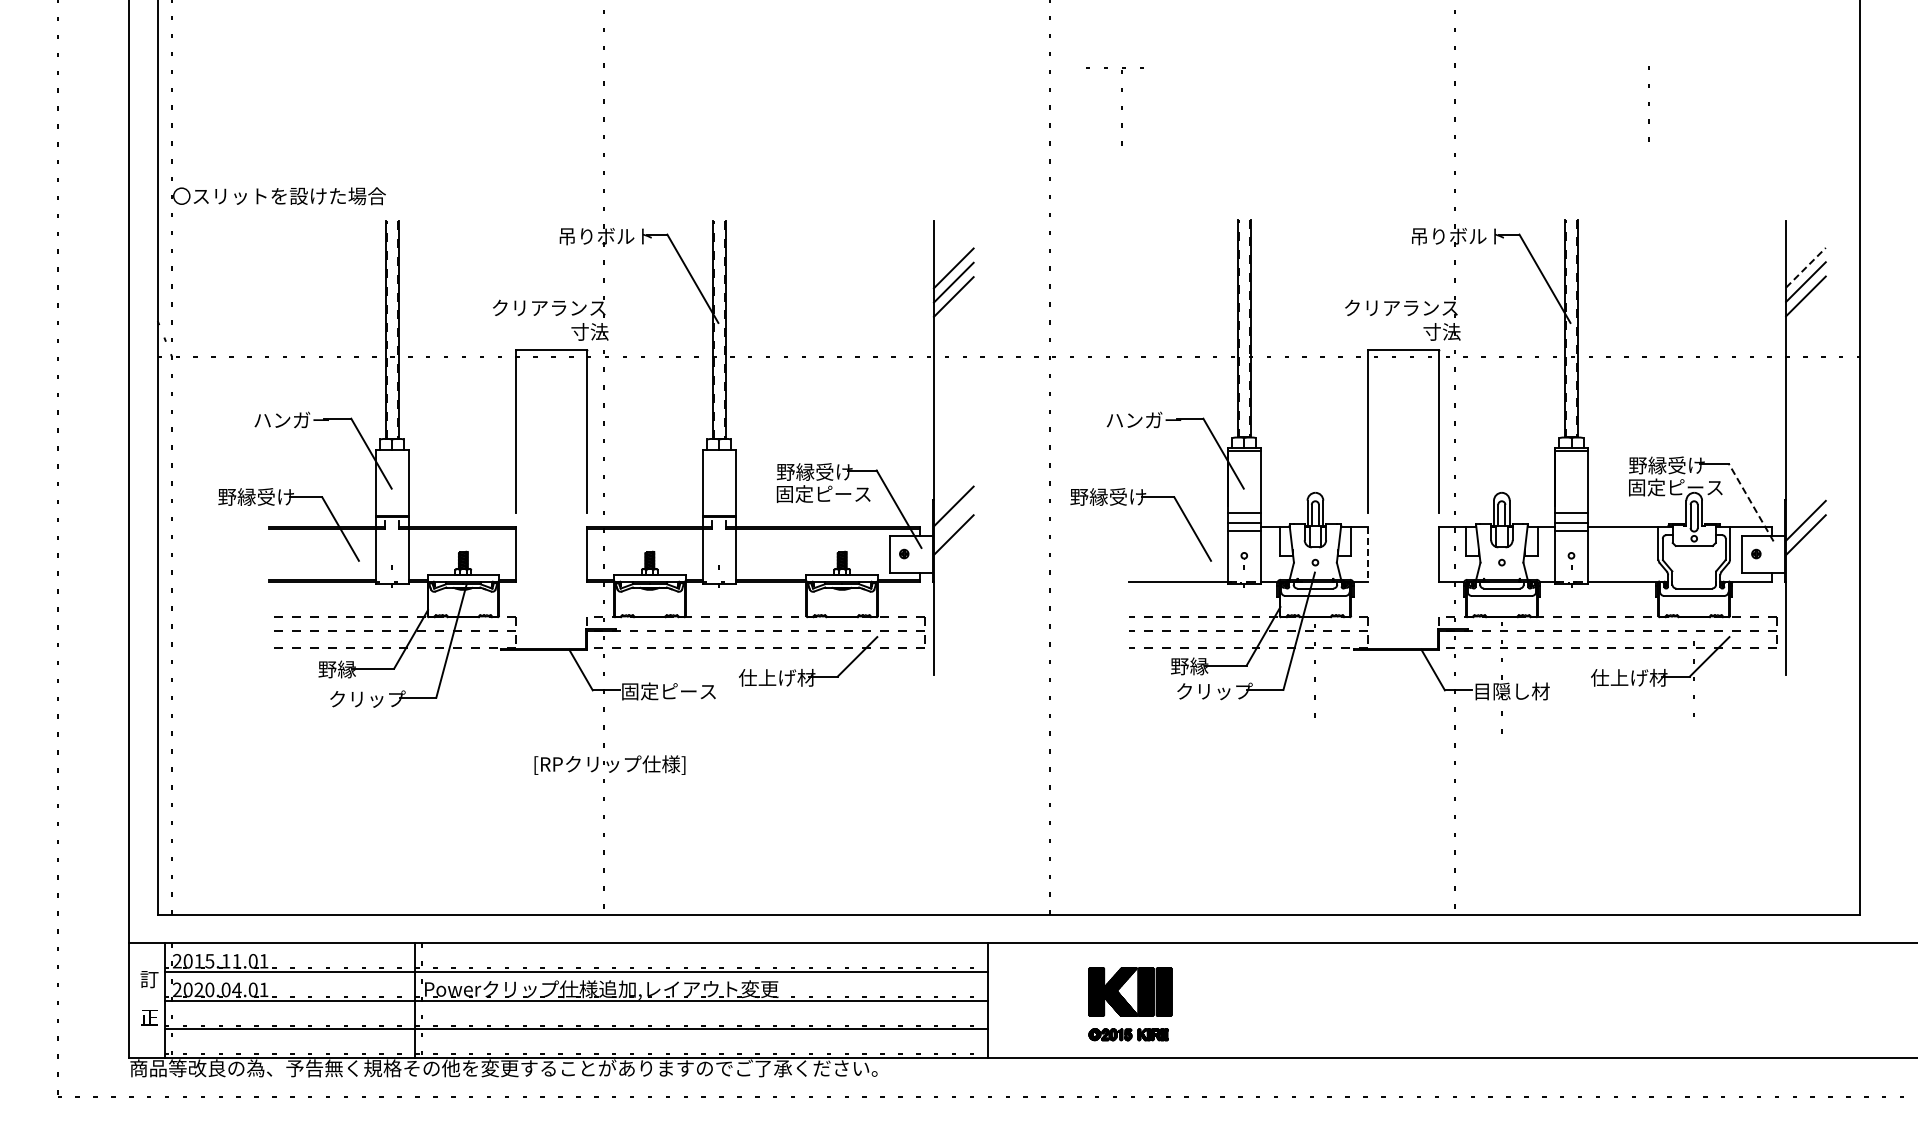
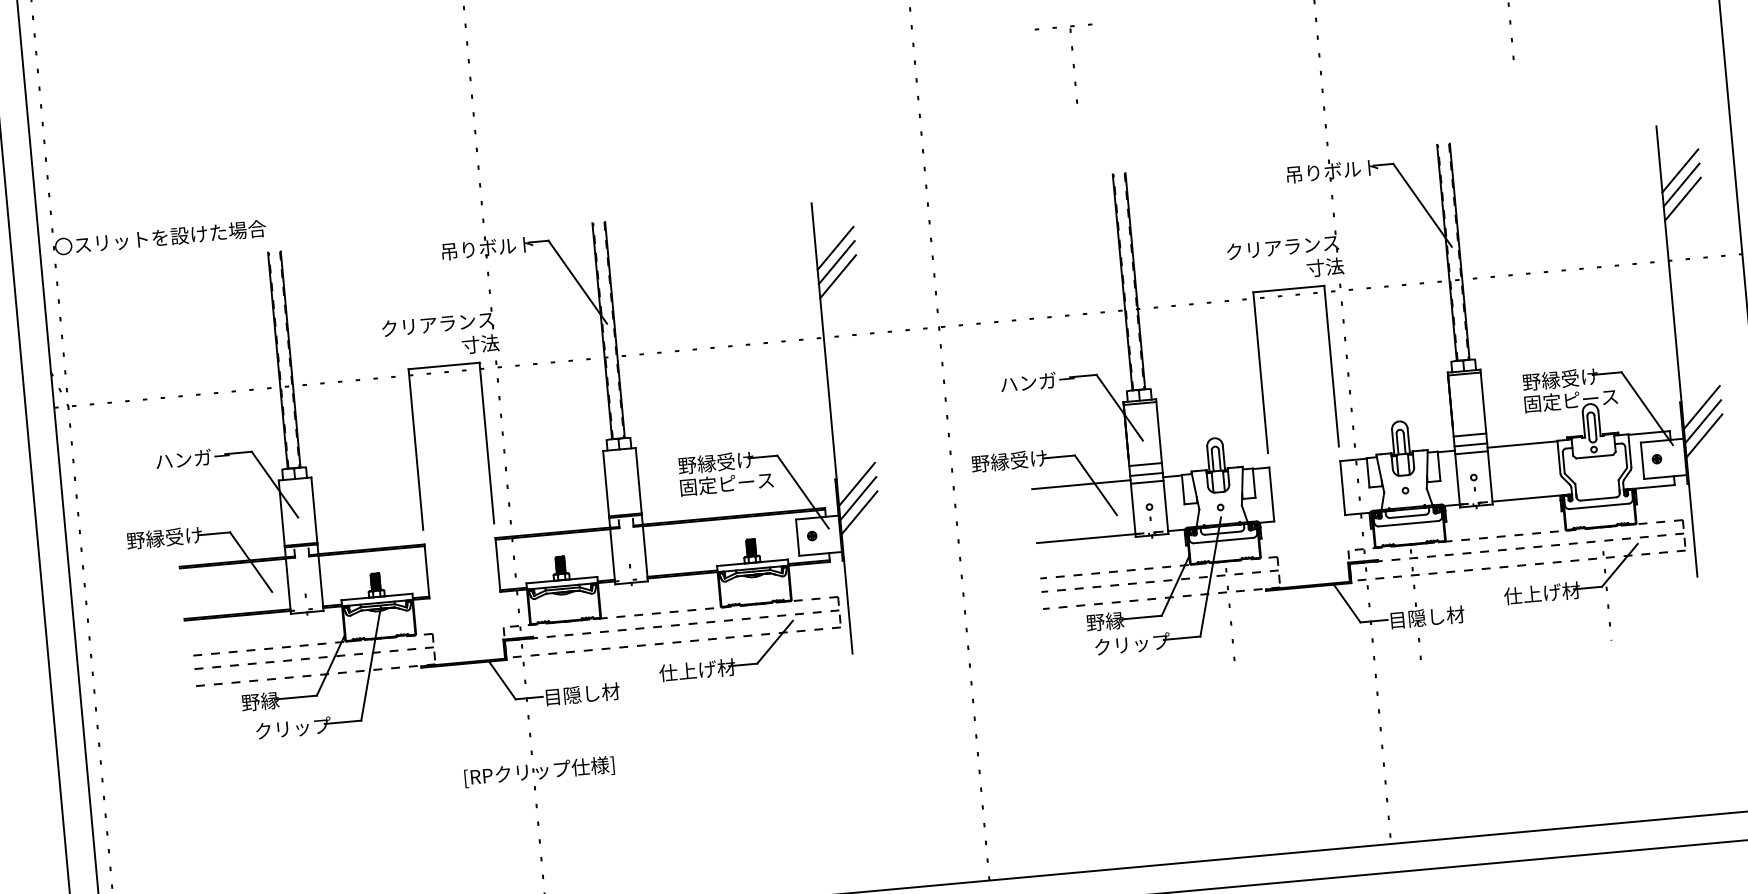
part: (1121, 106) -> (1073, 64), moved
line: (1806, 267) -> (1680, 170), dashed -> solid
line: (1751, 502) -> (1647, 408), dashed -> solid
line: (1805, 506) -> (1701, 407), added
line: (953, 520) -> (857, 498), added
line: (1177, 527) -> (1080, 485), added
line: (1367, 554) -> (1271, 494), dashed -> solid
text: (668, 691) -> (590, 693), 固定ピース -> 目隠し材

